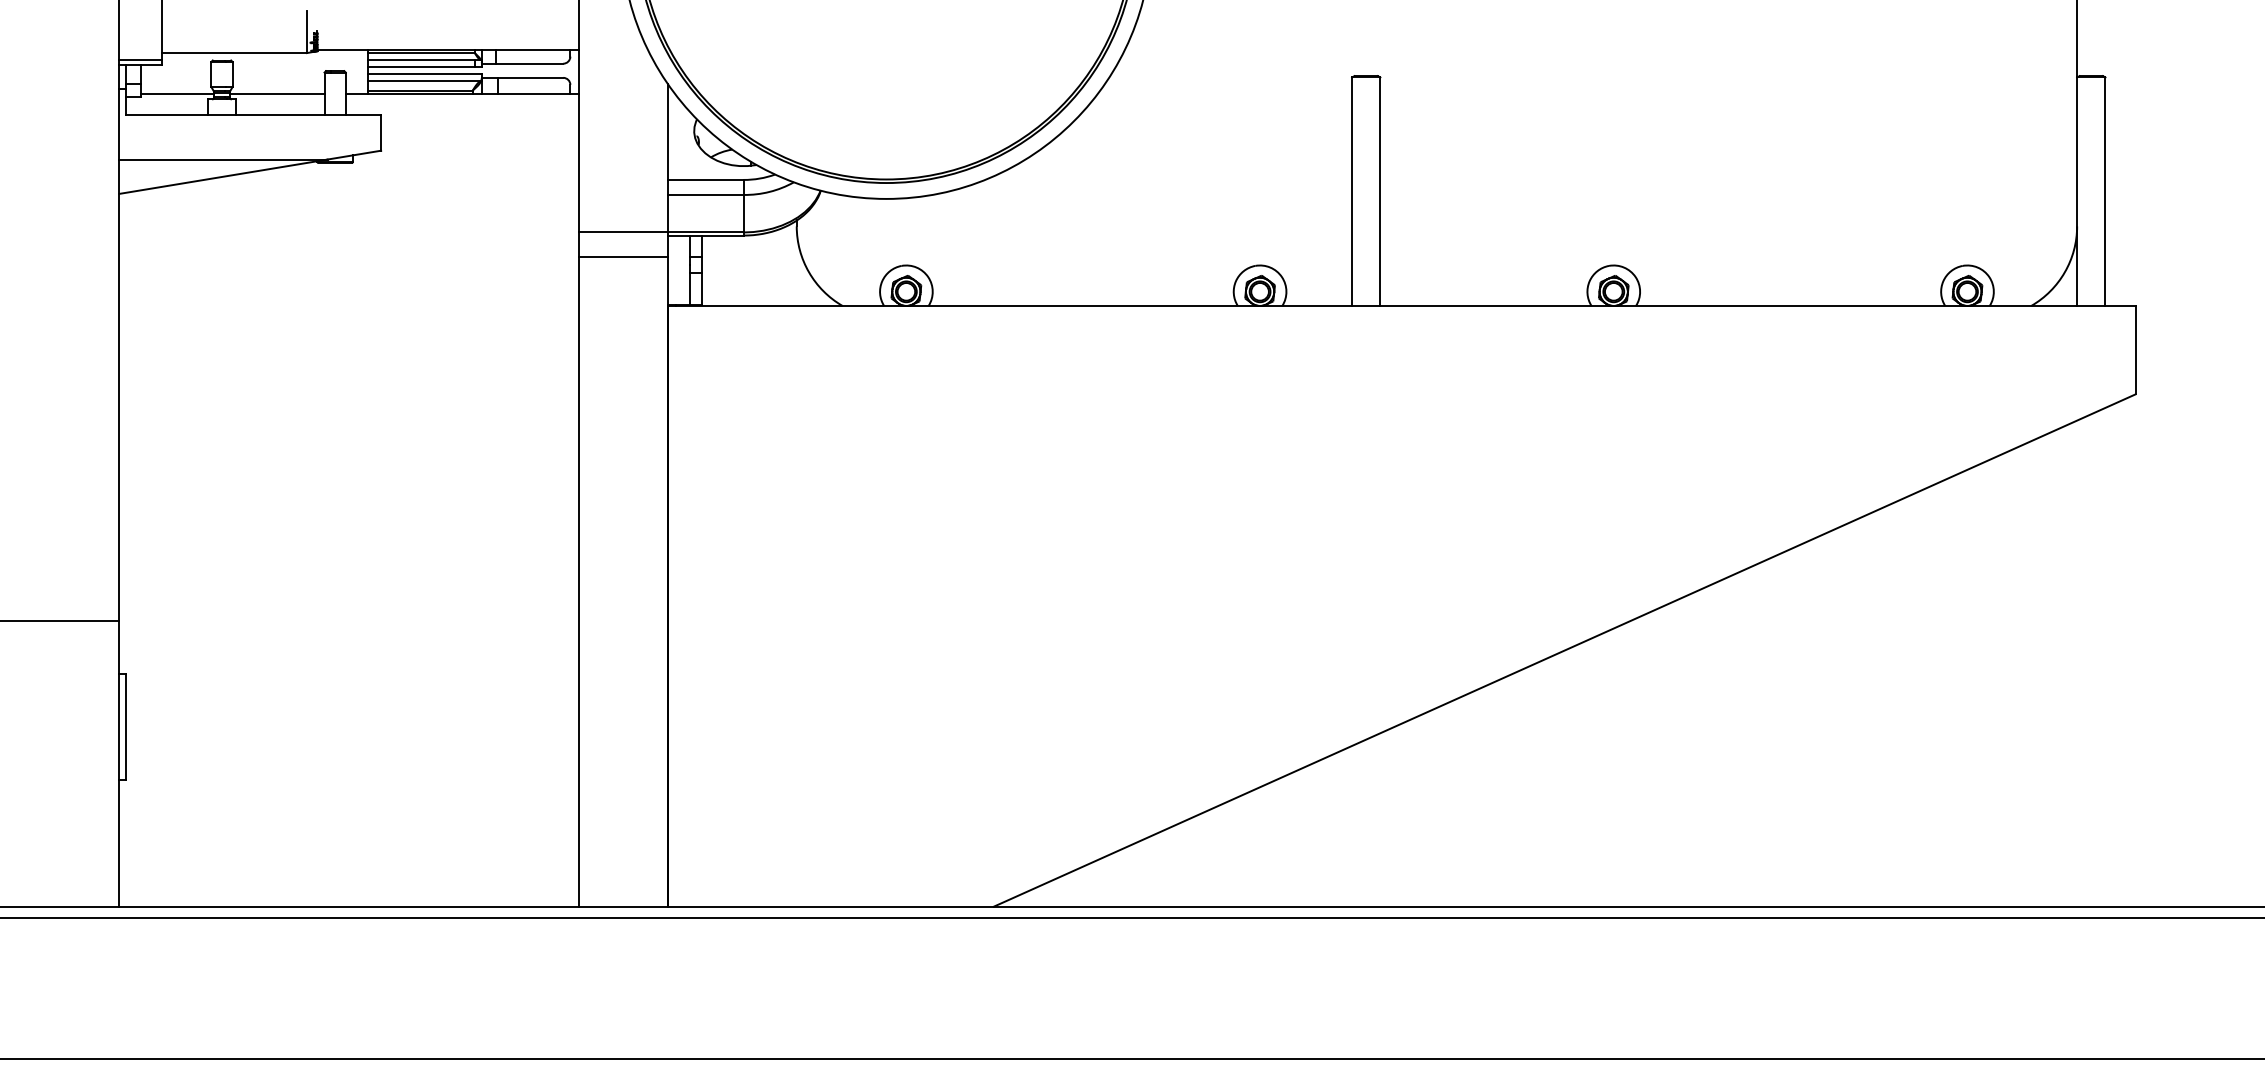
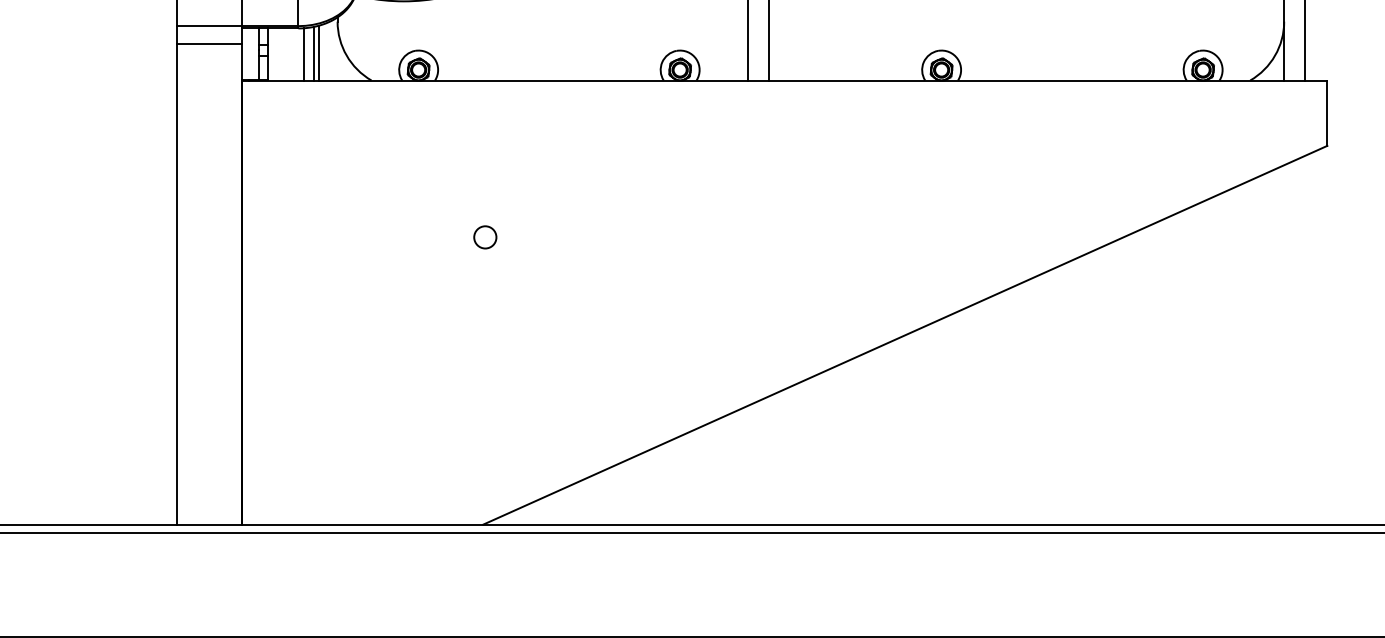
line: (771, 268) -> (318, 52), added
line: (764, 269) -> (313, 53), added
line: (750, 270) -> (303, 54), added
circle: (996, 518) -> (485, 237), added

